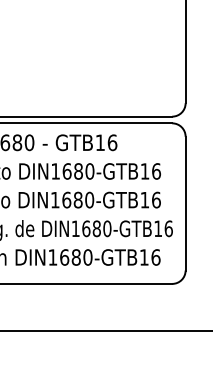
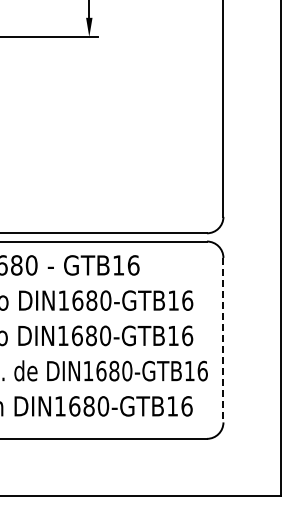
line: (185, 203) -> (223, 340), solid -> dashed

